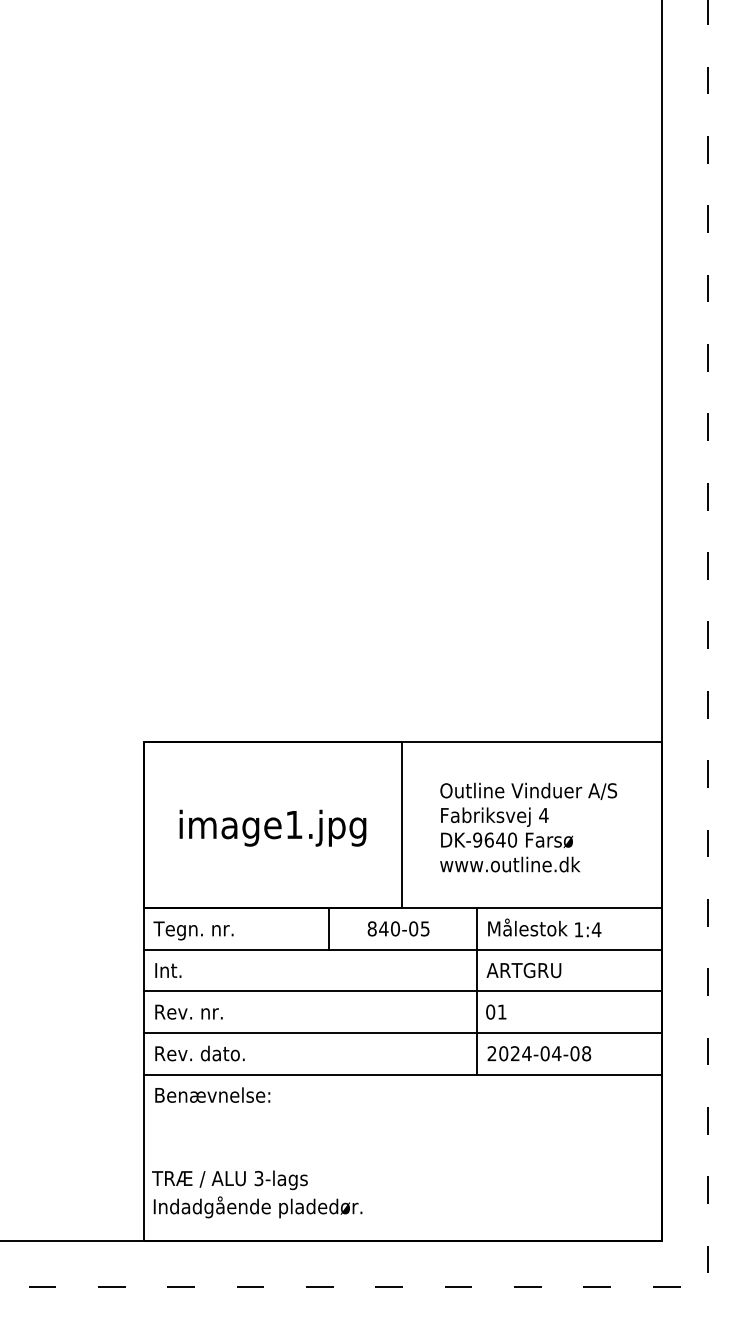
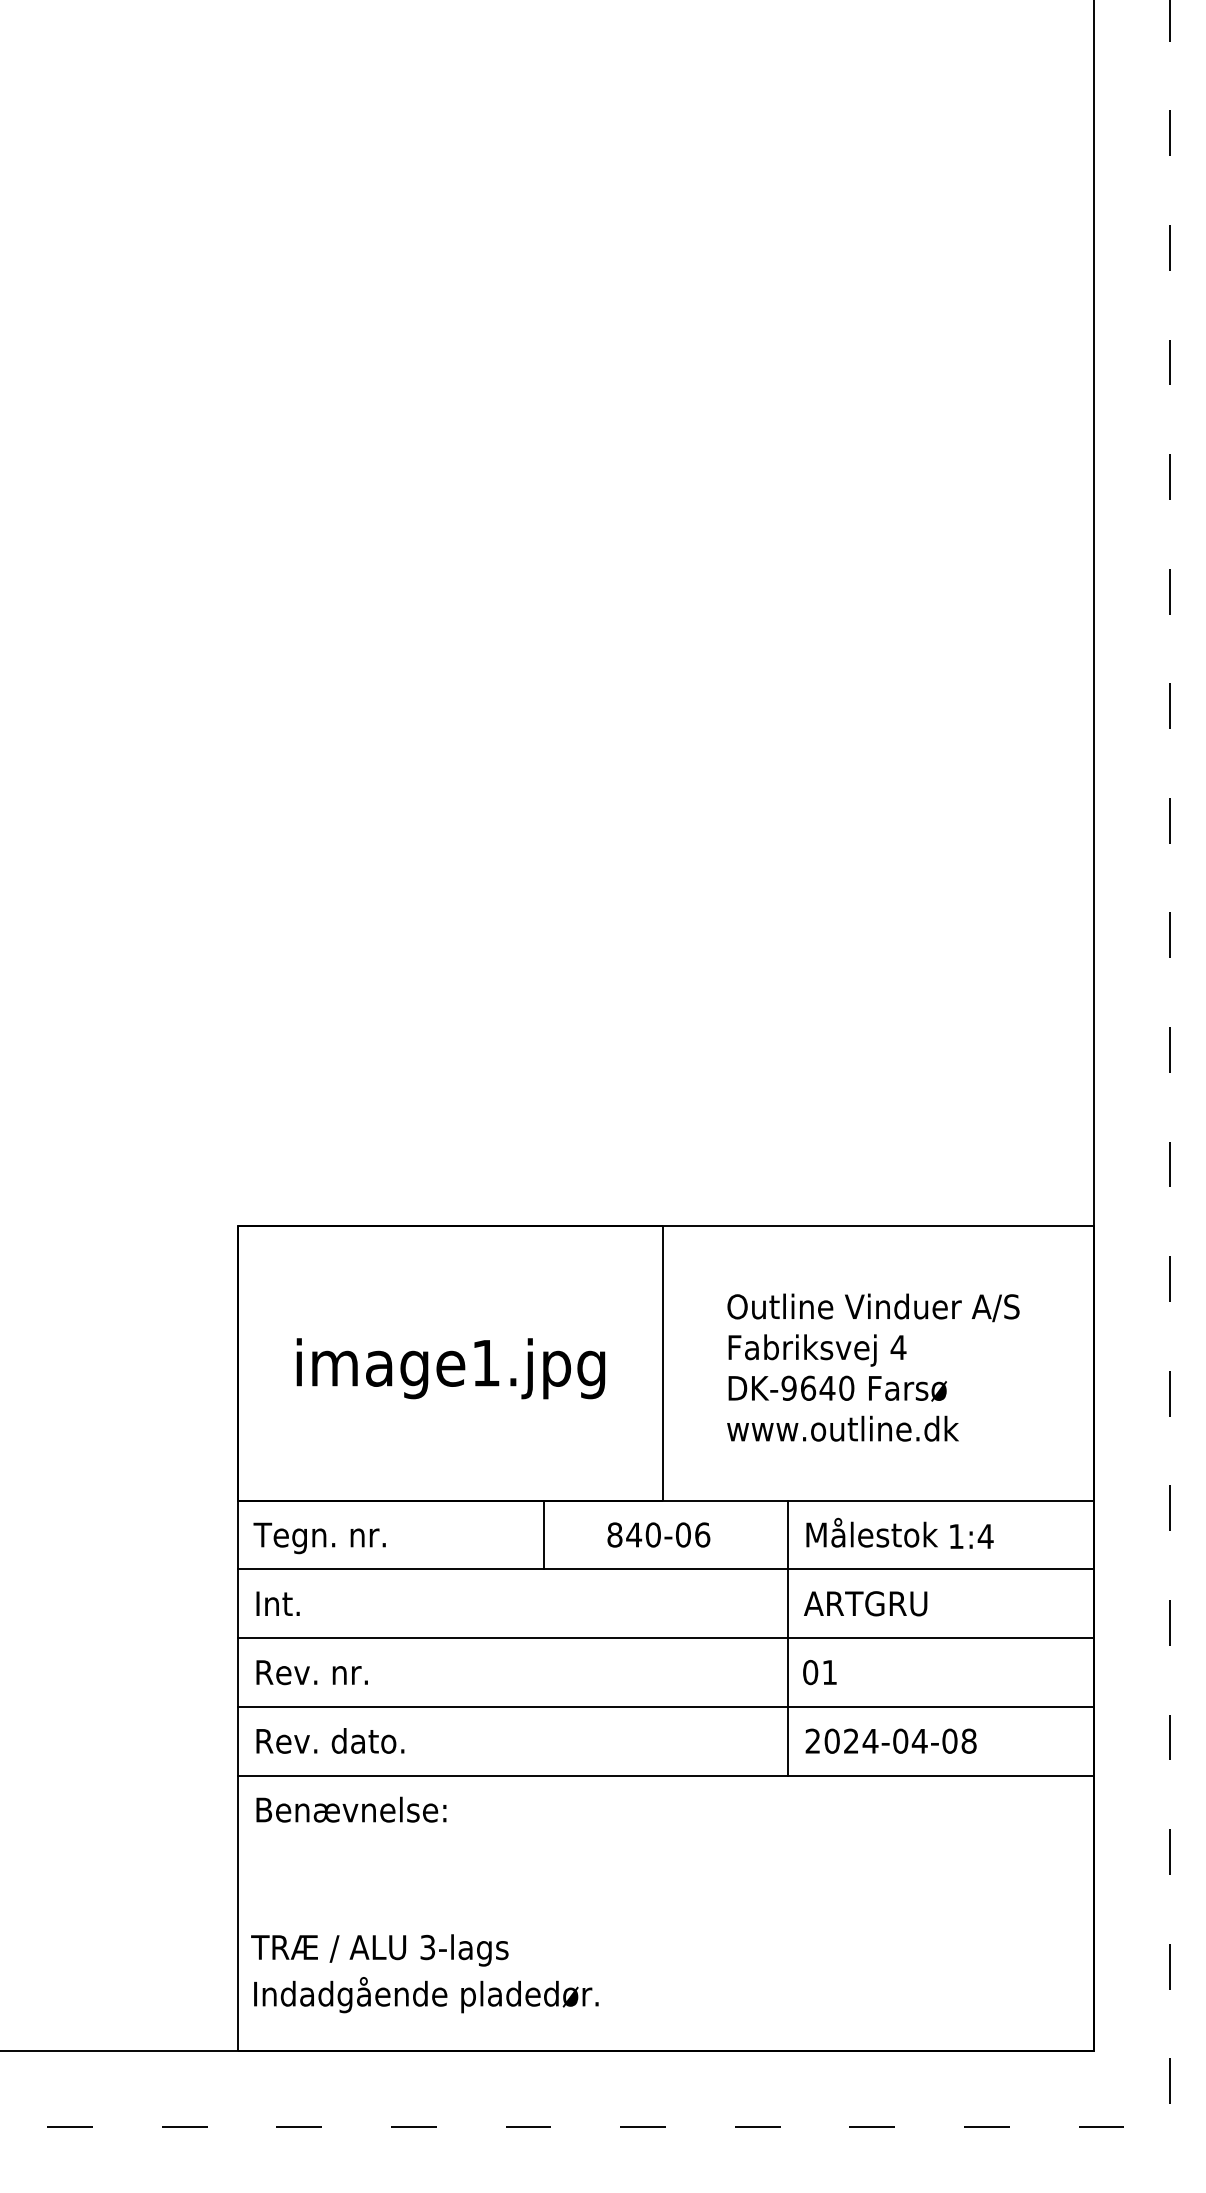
text: (424, 928) -> (701, 1534), 840-05 -> 840-06

